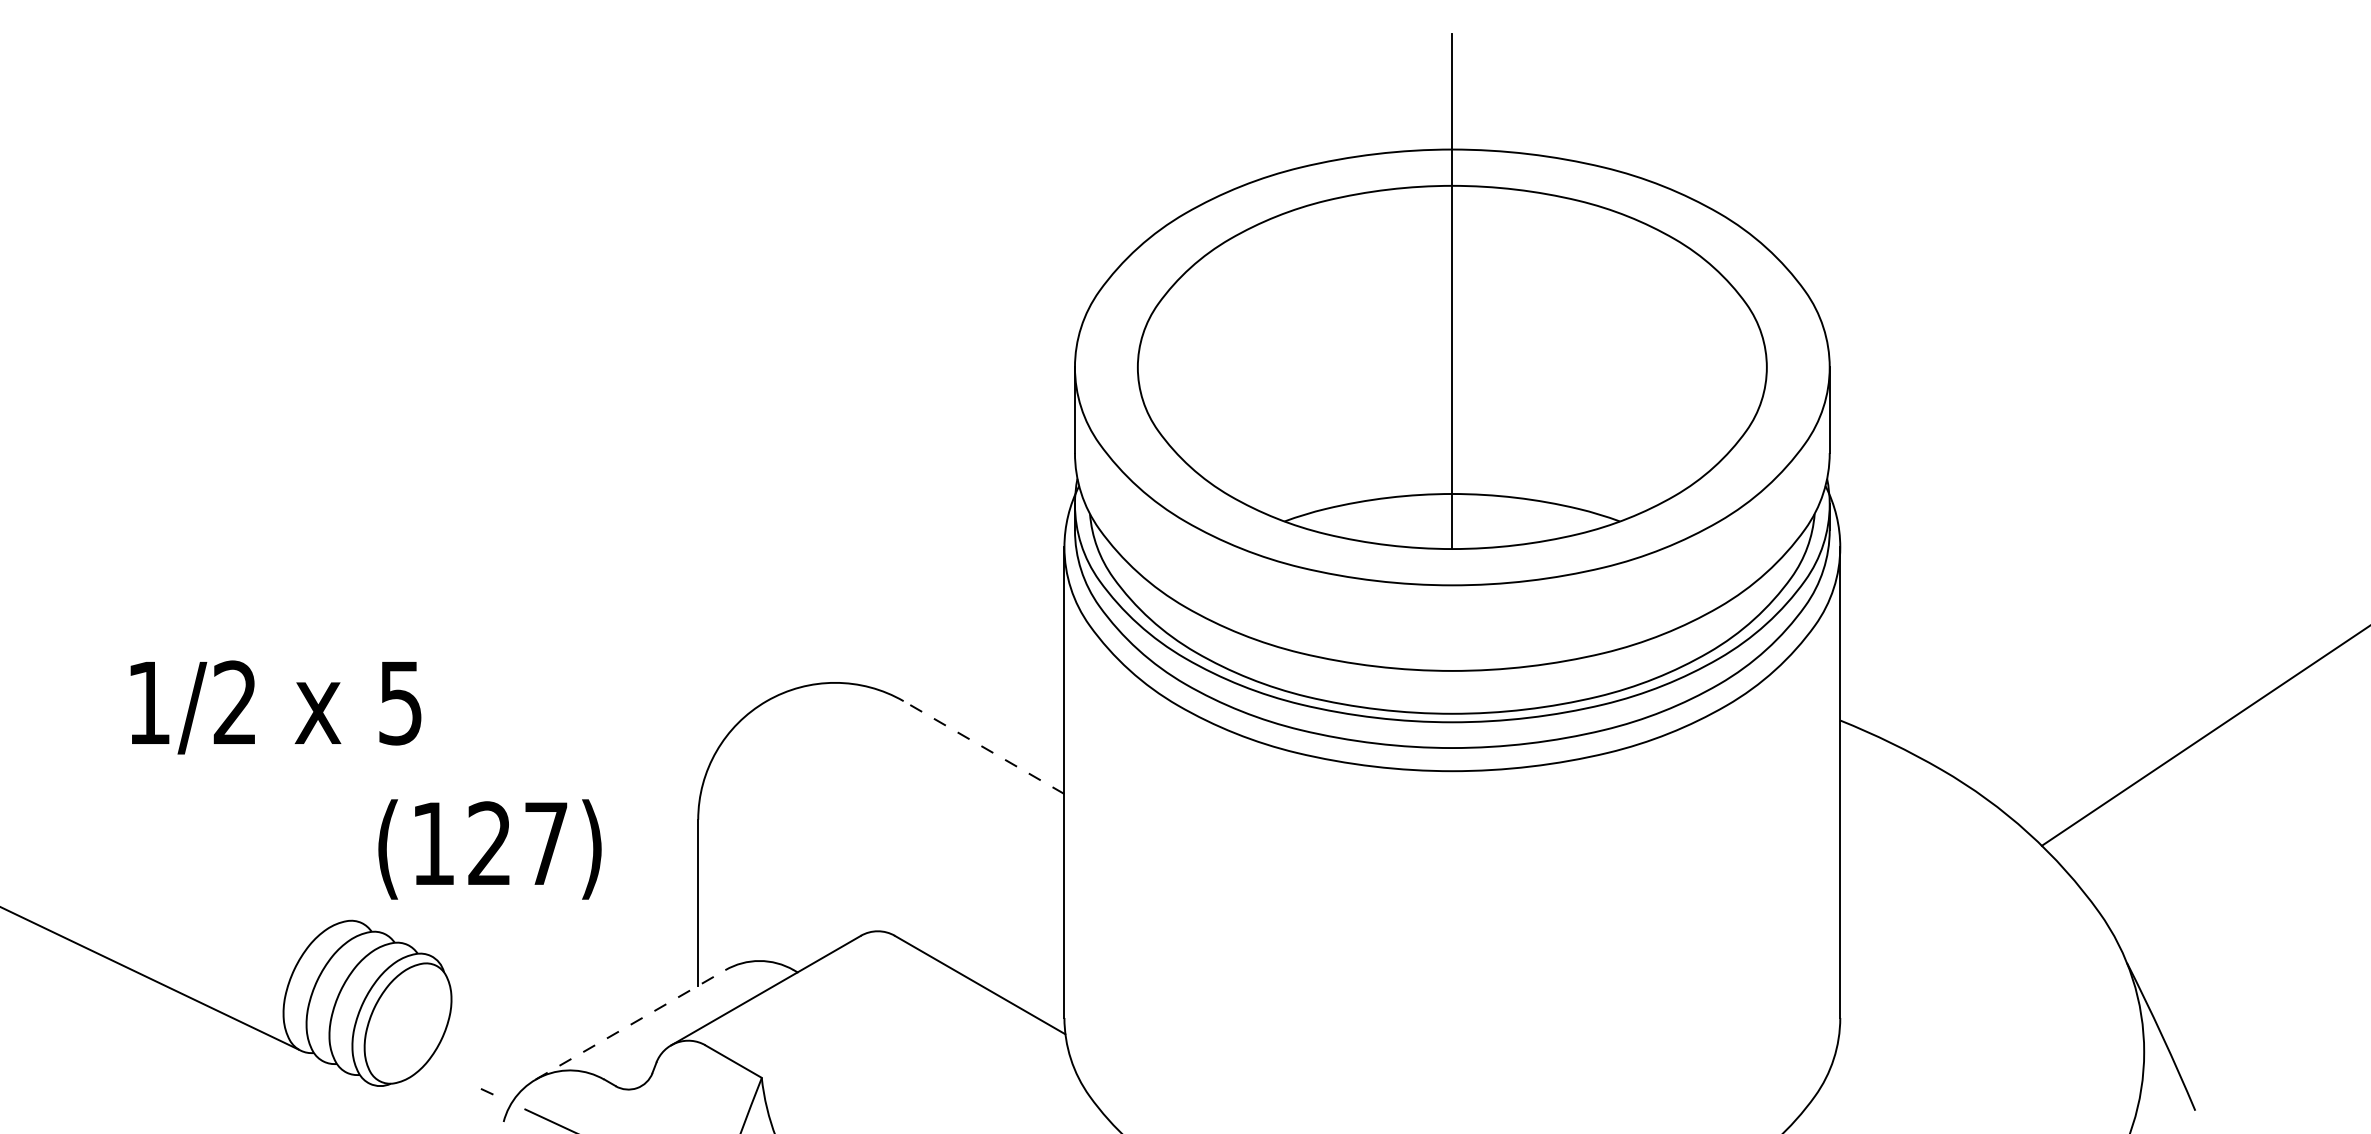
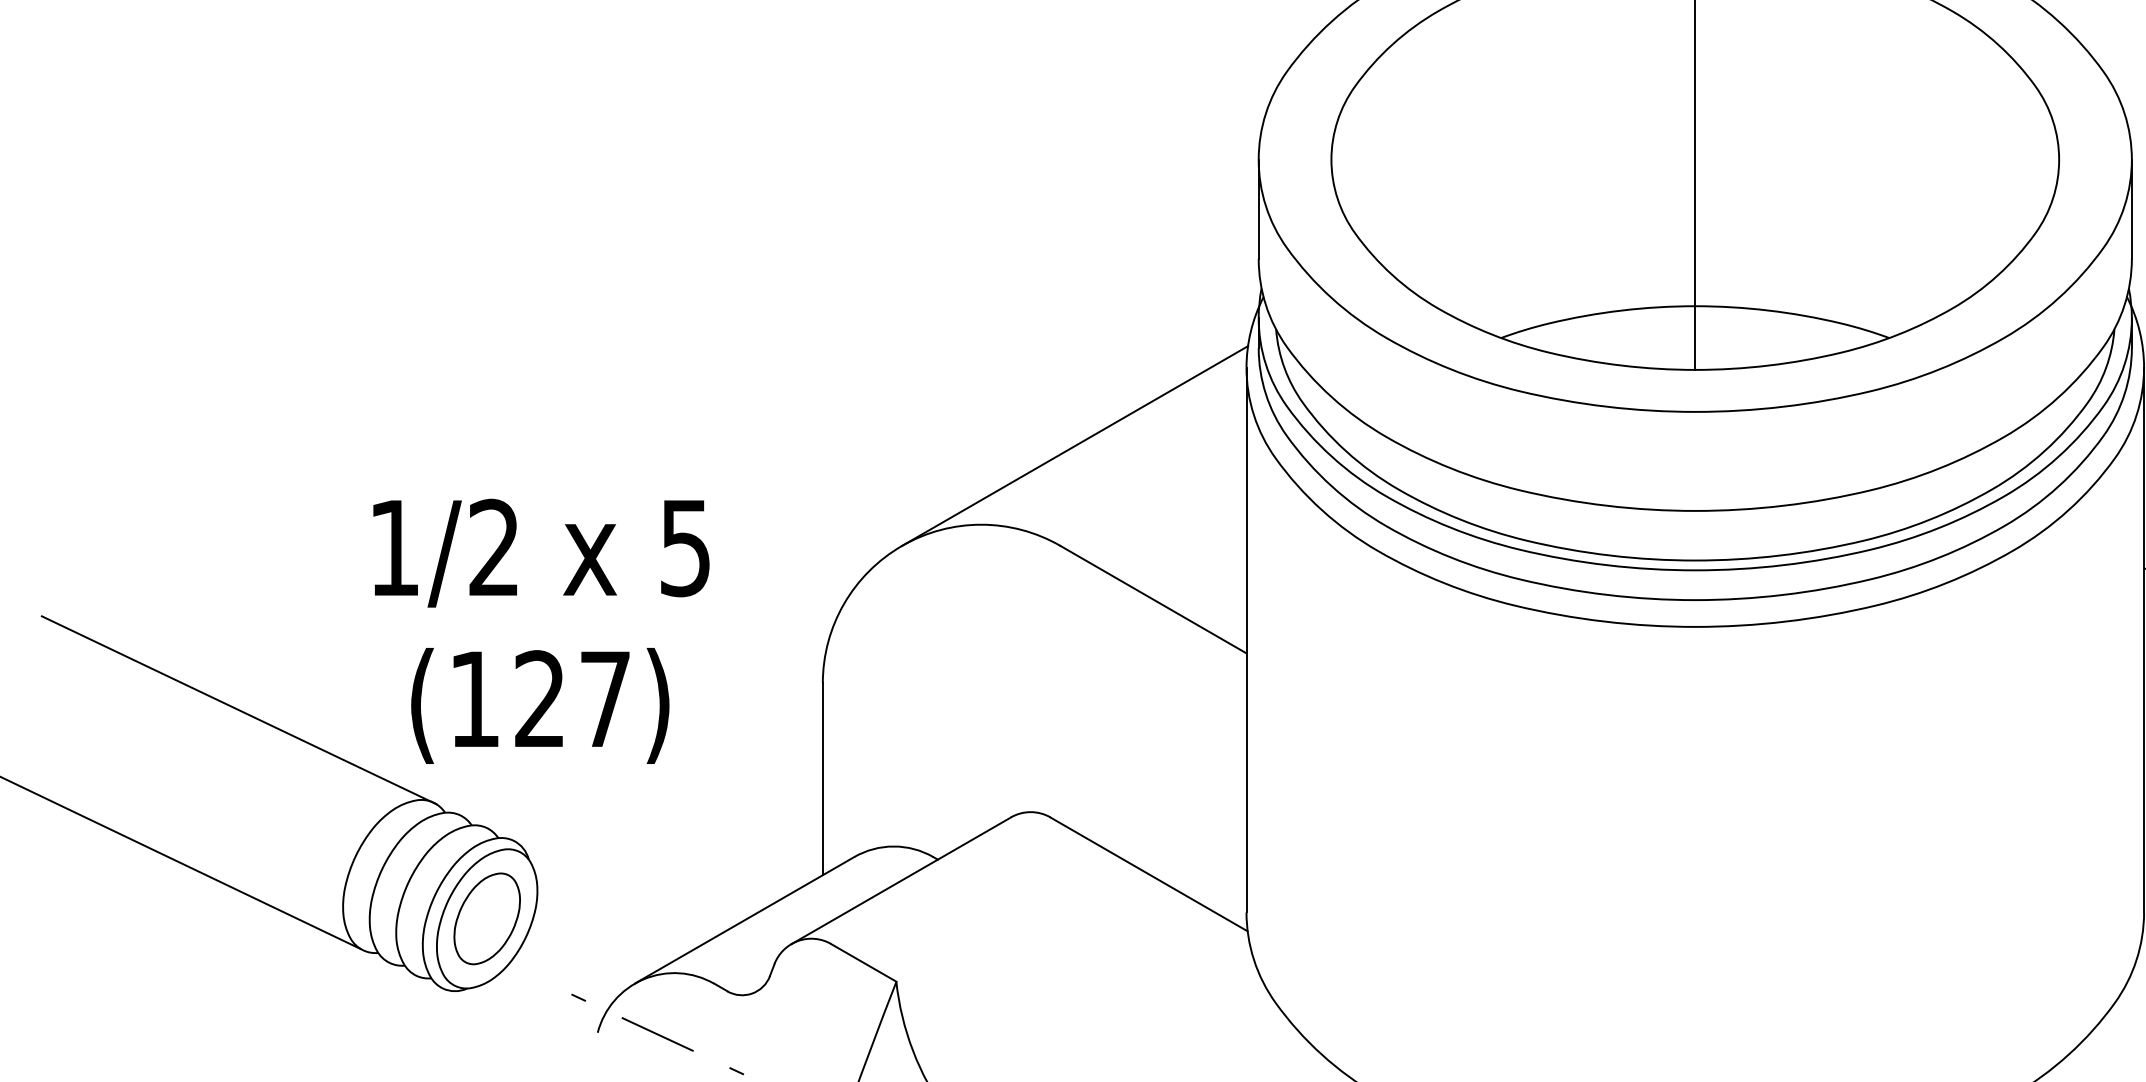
line: (915, 614) -> (1074, 445), added
text: (275, 707) -> (540, 553), moved
line: (984, 747) -> (1154, 599), dashed -> solid
line: (193, 843) -> (238, 710), added
text: (489, 849) -> (539, 705), moved
part: (407, 1023) -> (486, 918), added
line: (631, 1024) -> (745, 919), dashed -> solid

